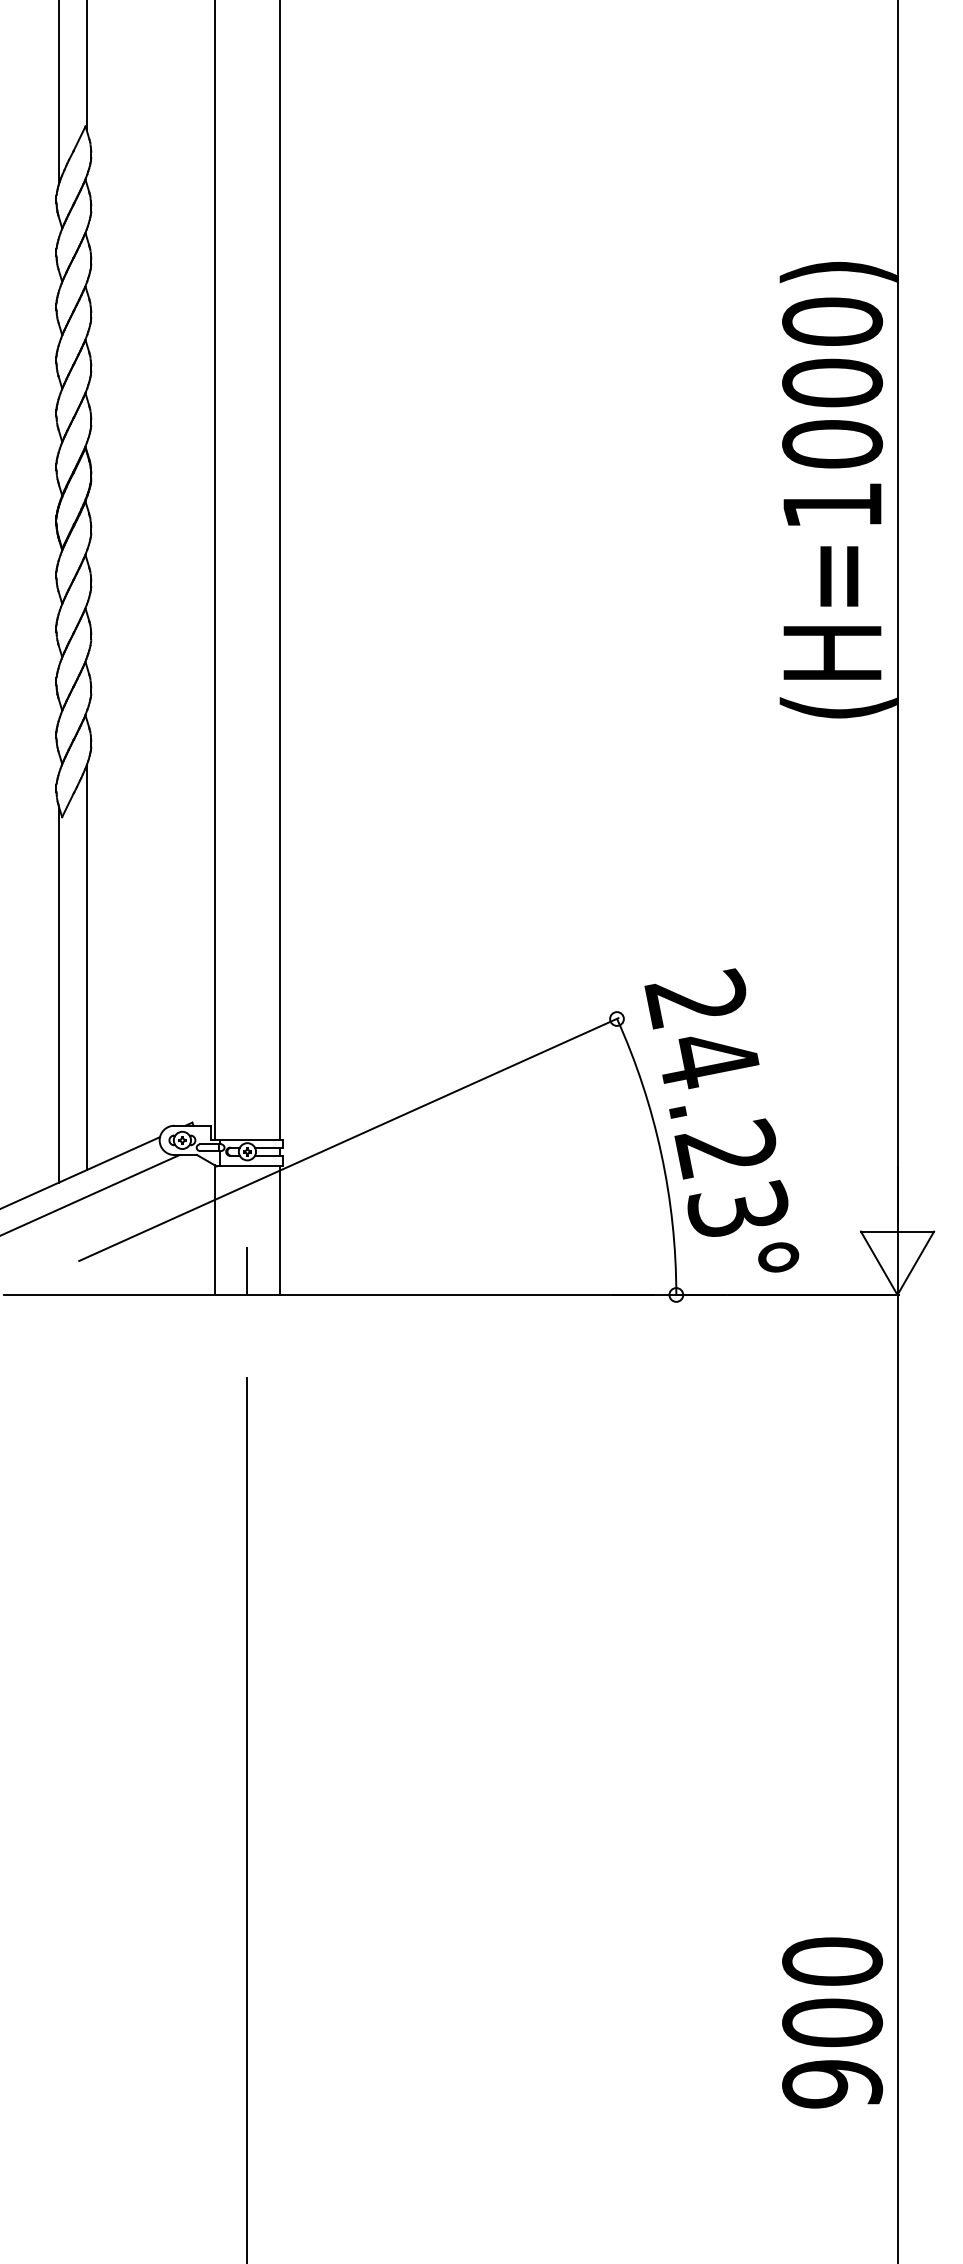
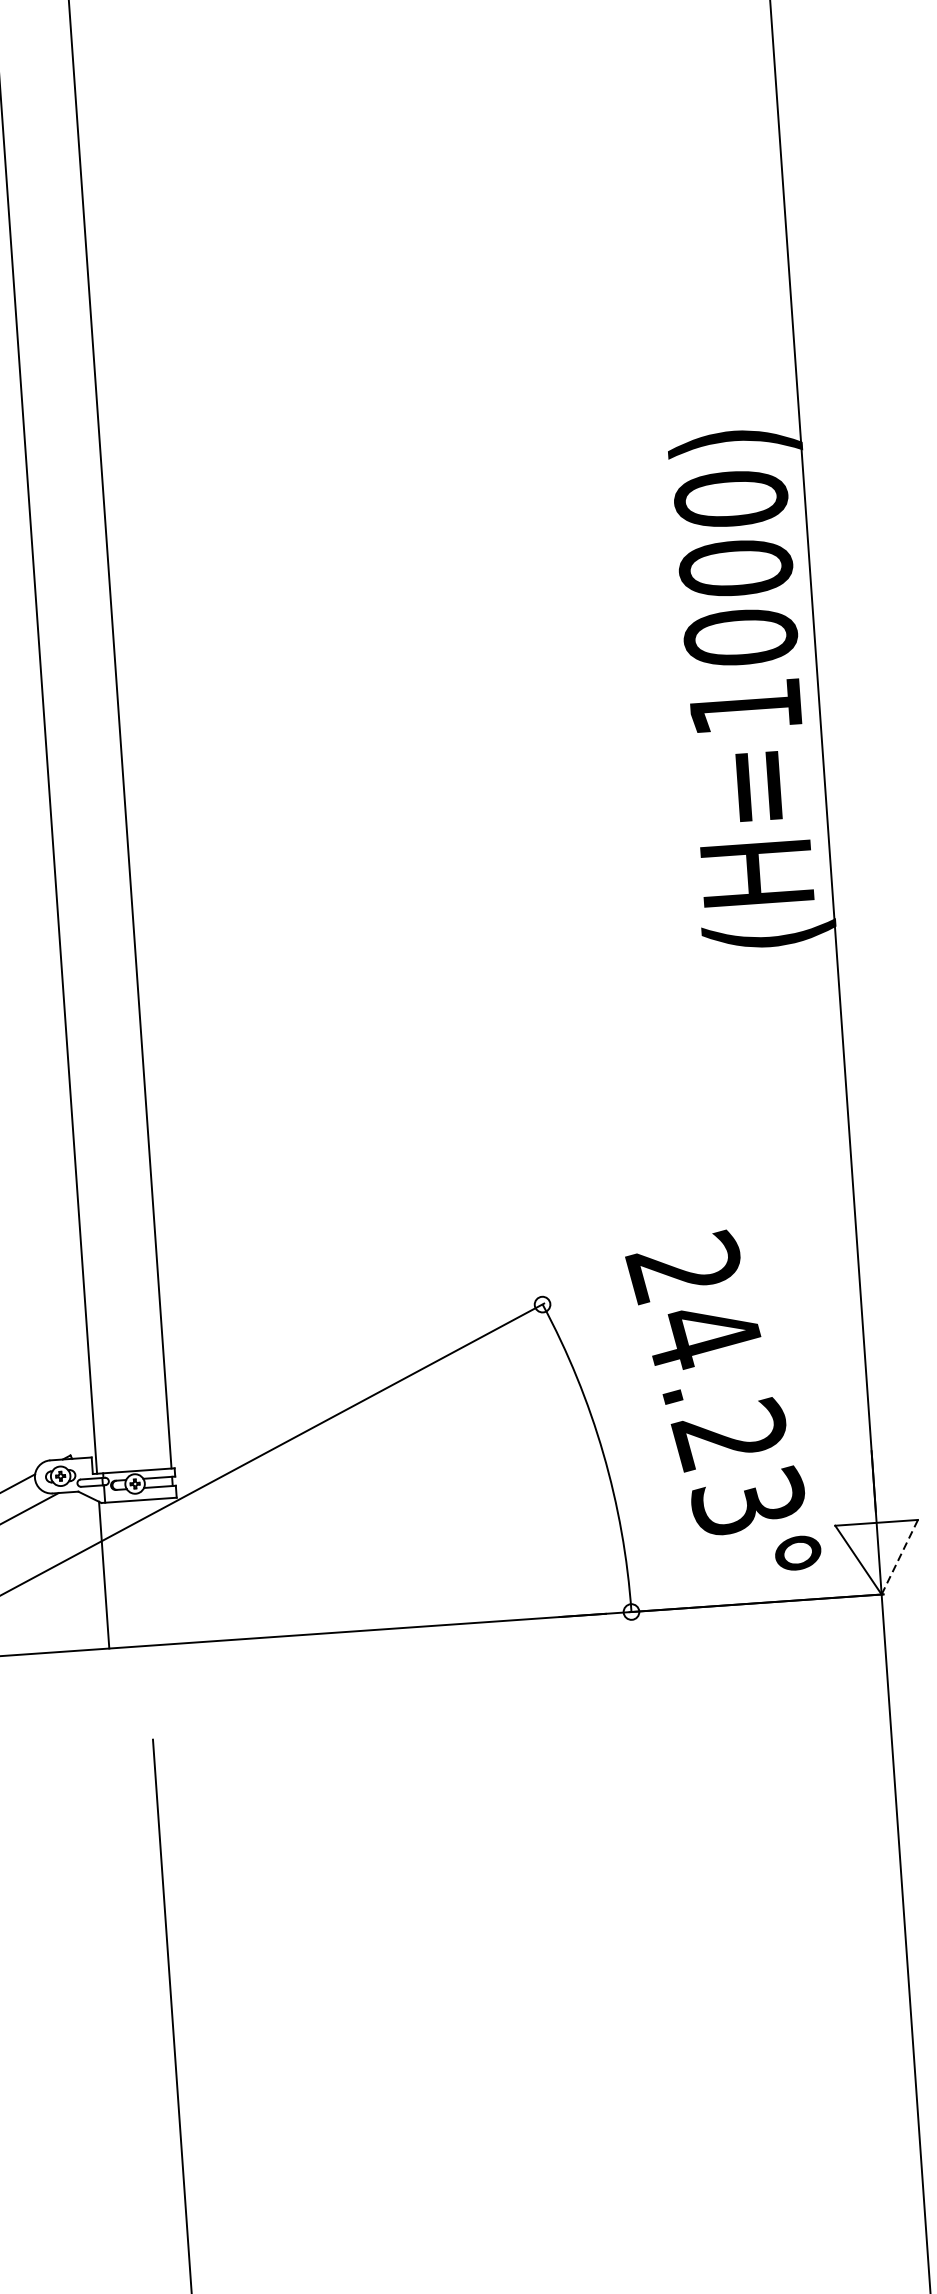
text: (721, 1120) -> (722, 1402), moved
line: (280, 1230) -> (178, 1570), removed
line: (915, 1263) -> (899, 1557), solid -> dashed
line: (247, 1270) -> (144, 1618), removed

